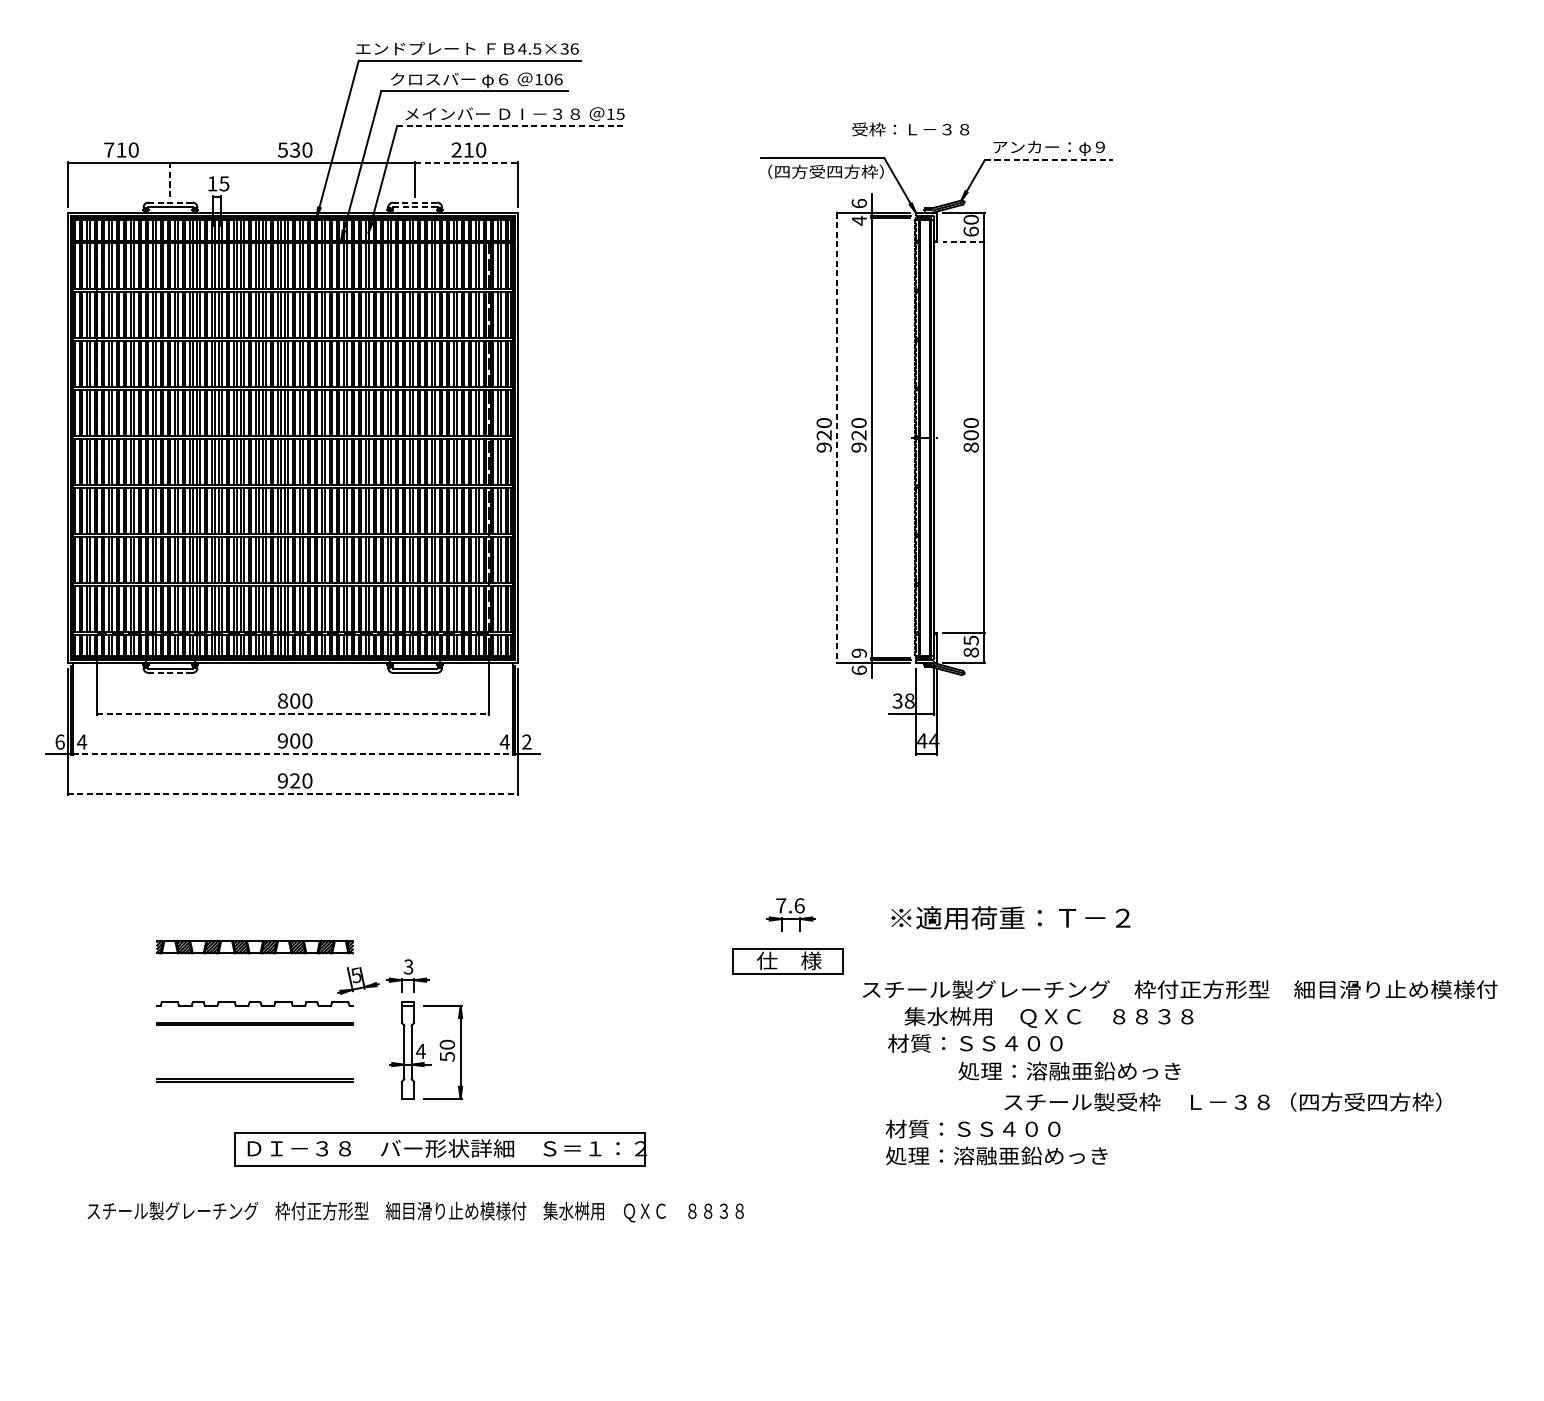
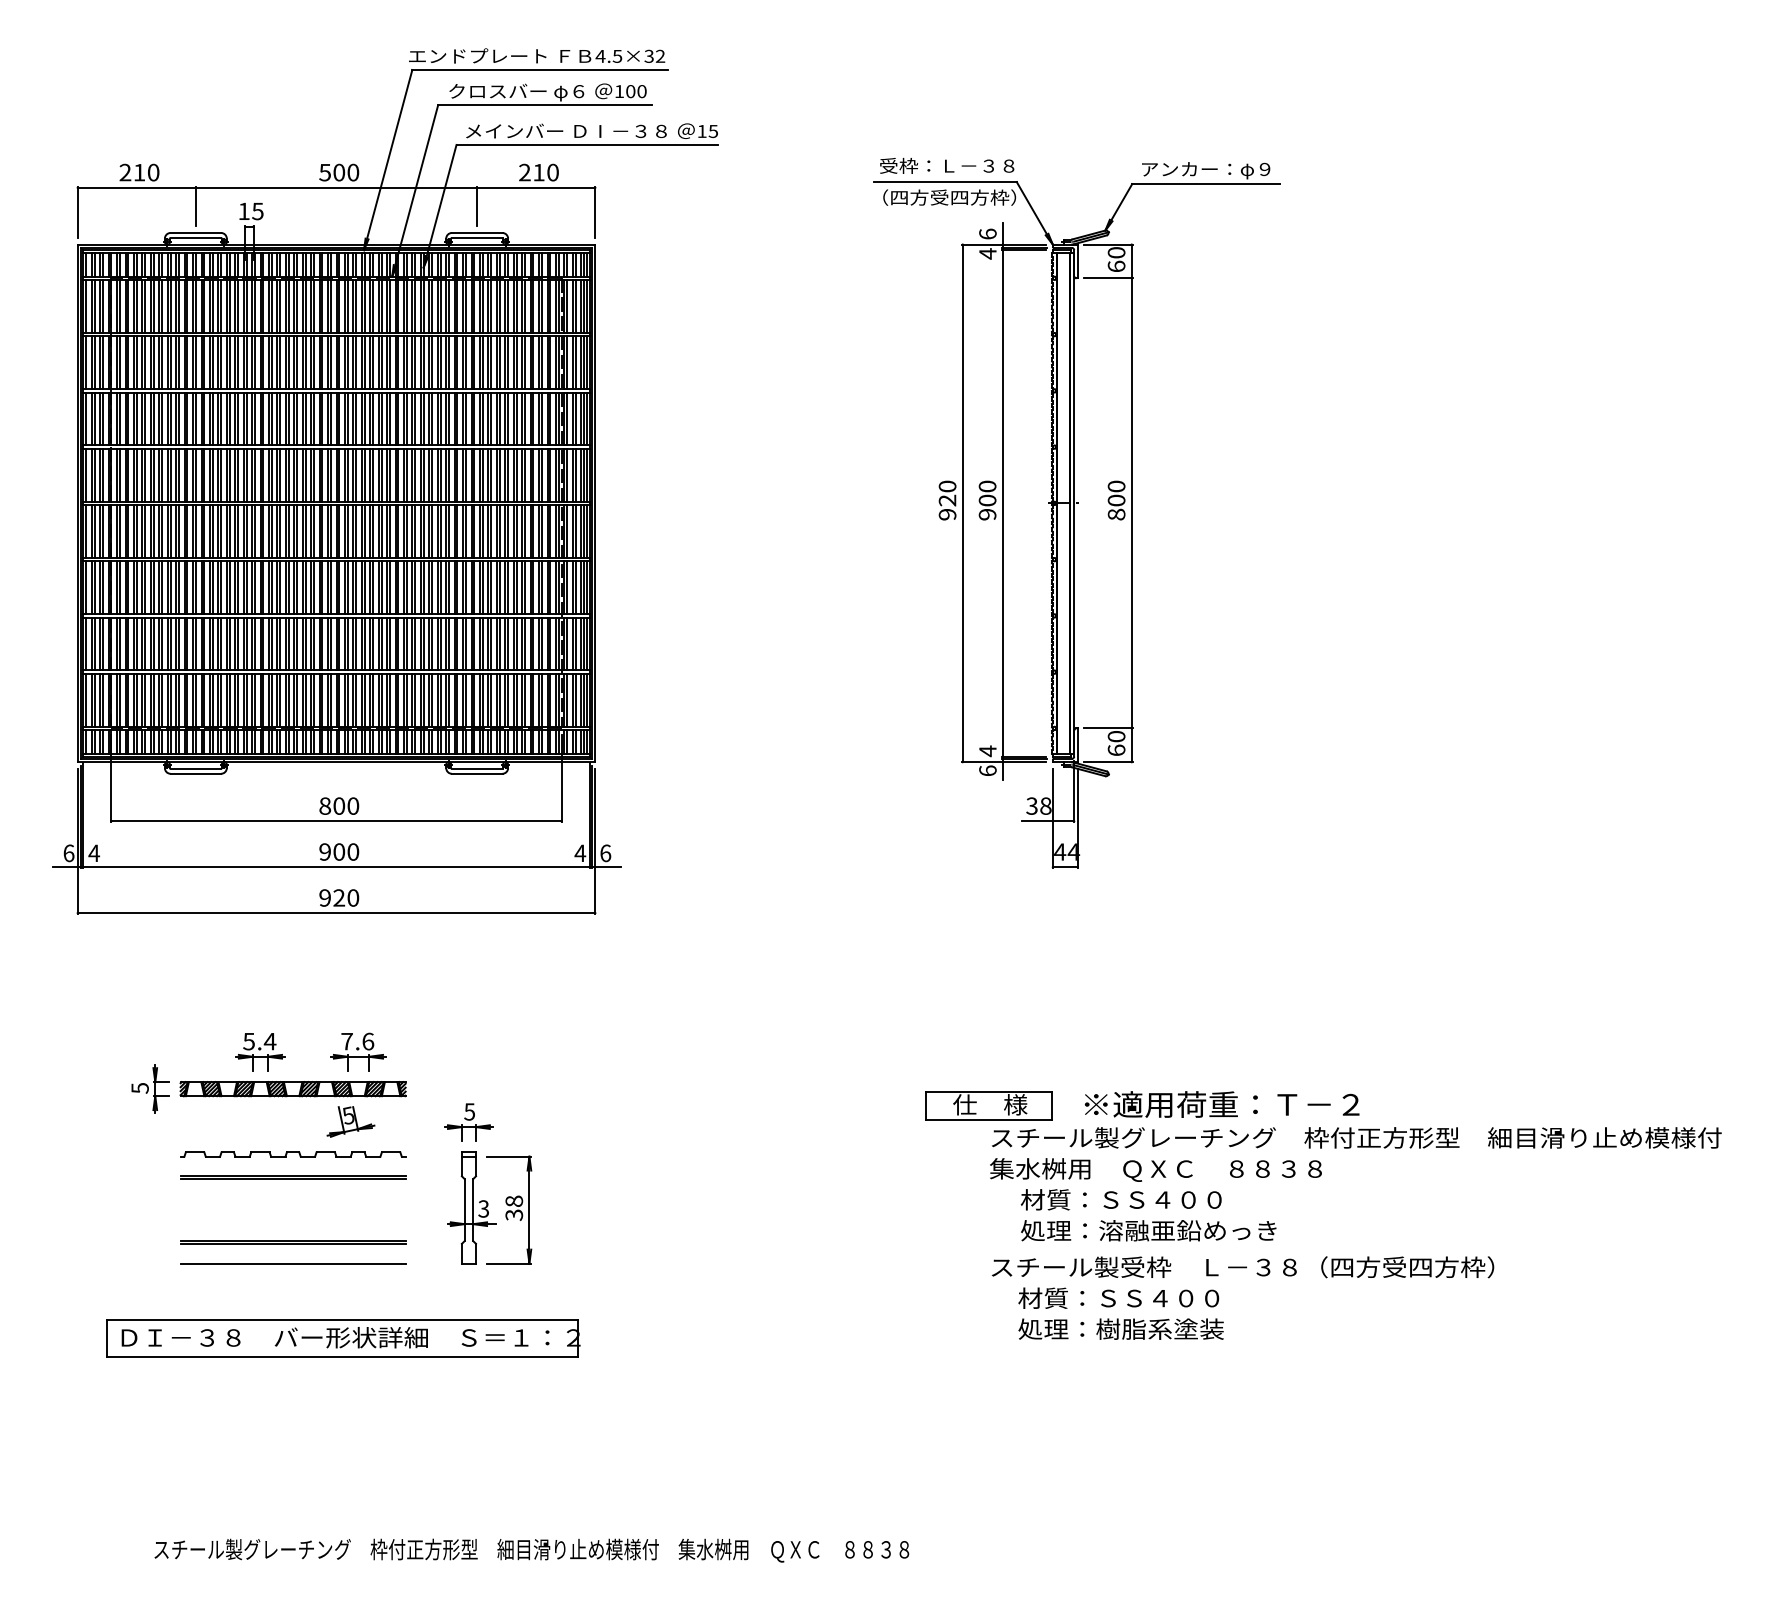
text: (574, 48) -> (660, 55), 4.5×36 -> 4.5×32
text: (558, 79) -> (641, 91), 106 -> 100
line: (511, 125) -> (587, 144), dashed -> solid
text: (911, 129) -> (947, 165), moved
text: (109, 149) -> (125, 172), 710 -> 210
text: (295, 149) -> (339, 172), 530 -> 500
line: (1048, 160) -> (1205, 184), dashed -> solid
line: (466, 163) -> (536, 187), dashed -> solid
line: (170, 179) -> (195, 206), dashed -> solid
line: (170, 202) -> (195, 232), dashed -> solid
line: (414, 202) -> (476, 232), dashed -> solid
line: (415, 207) -> (477, 238), dashed -> solid
line: (964, 242) -> (1108, 278), dashed -> solid
text: (858, 435) -> (987, 500), 920 -> 900
line: (837, 437) -> (962, 503), dashed -> solid
text: (971, 646) -> (1116, 743), 85 -> 60
text: (858, 653) -> (987, 751), 9 -> 4
line: (170, 672) -> (195, 773), dashed -> solid
line: (293, 714) -> (337, 821), dashed -> solid
text: (526, 742) -> (605, 853), 2 -> 6
line: (293, 754) -> (337, 867), dashed -> solid
line: (292, 794) -> (336, 913), dashed -> solid
part: (791, 914) -> (358, 1051), moved
part: (226, 915) -> (260, 1052), added
text: (1010, 917) -> (1221, 1104), moved
part: (131, 946) -> (150, 1088), added
part: (787, 961) -> (988, 1105), moved
text: (408, 966) -> (469, 1111), 3 -> 5
part: (358, 980) -> (350, 1121), moved
text: (1048, 1017) -> (1155, 1169), moved
text: (420, 1050) -> (483, 1208), 4 -> 3
text: (446, 1050) -> (513, 1207), 50 -> 38
text: (1069, 1070) -> (1148, 1230), moved
line: (254, 1098) -> (292, 1263), added
text: (1222, 1102) -> (1242, 1267), moved
part: (440, 1149) -> (343, 1338), moved
text: (1030, 1155) -> (1184, 1328), 処理：溶融亜鉛めっき -> 処理：樹脂系塗装
text: (415, 1211) -> (531, 1550), moved

